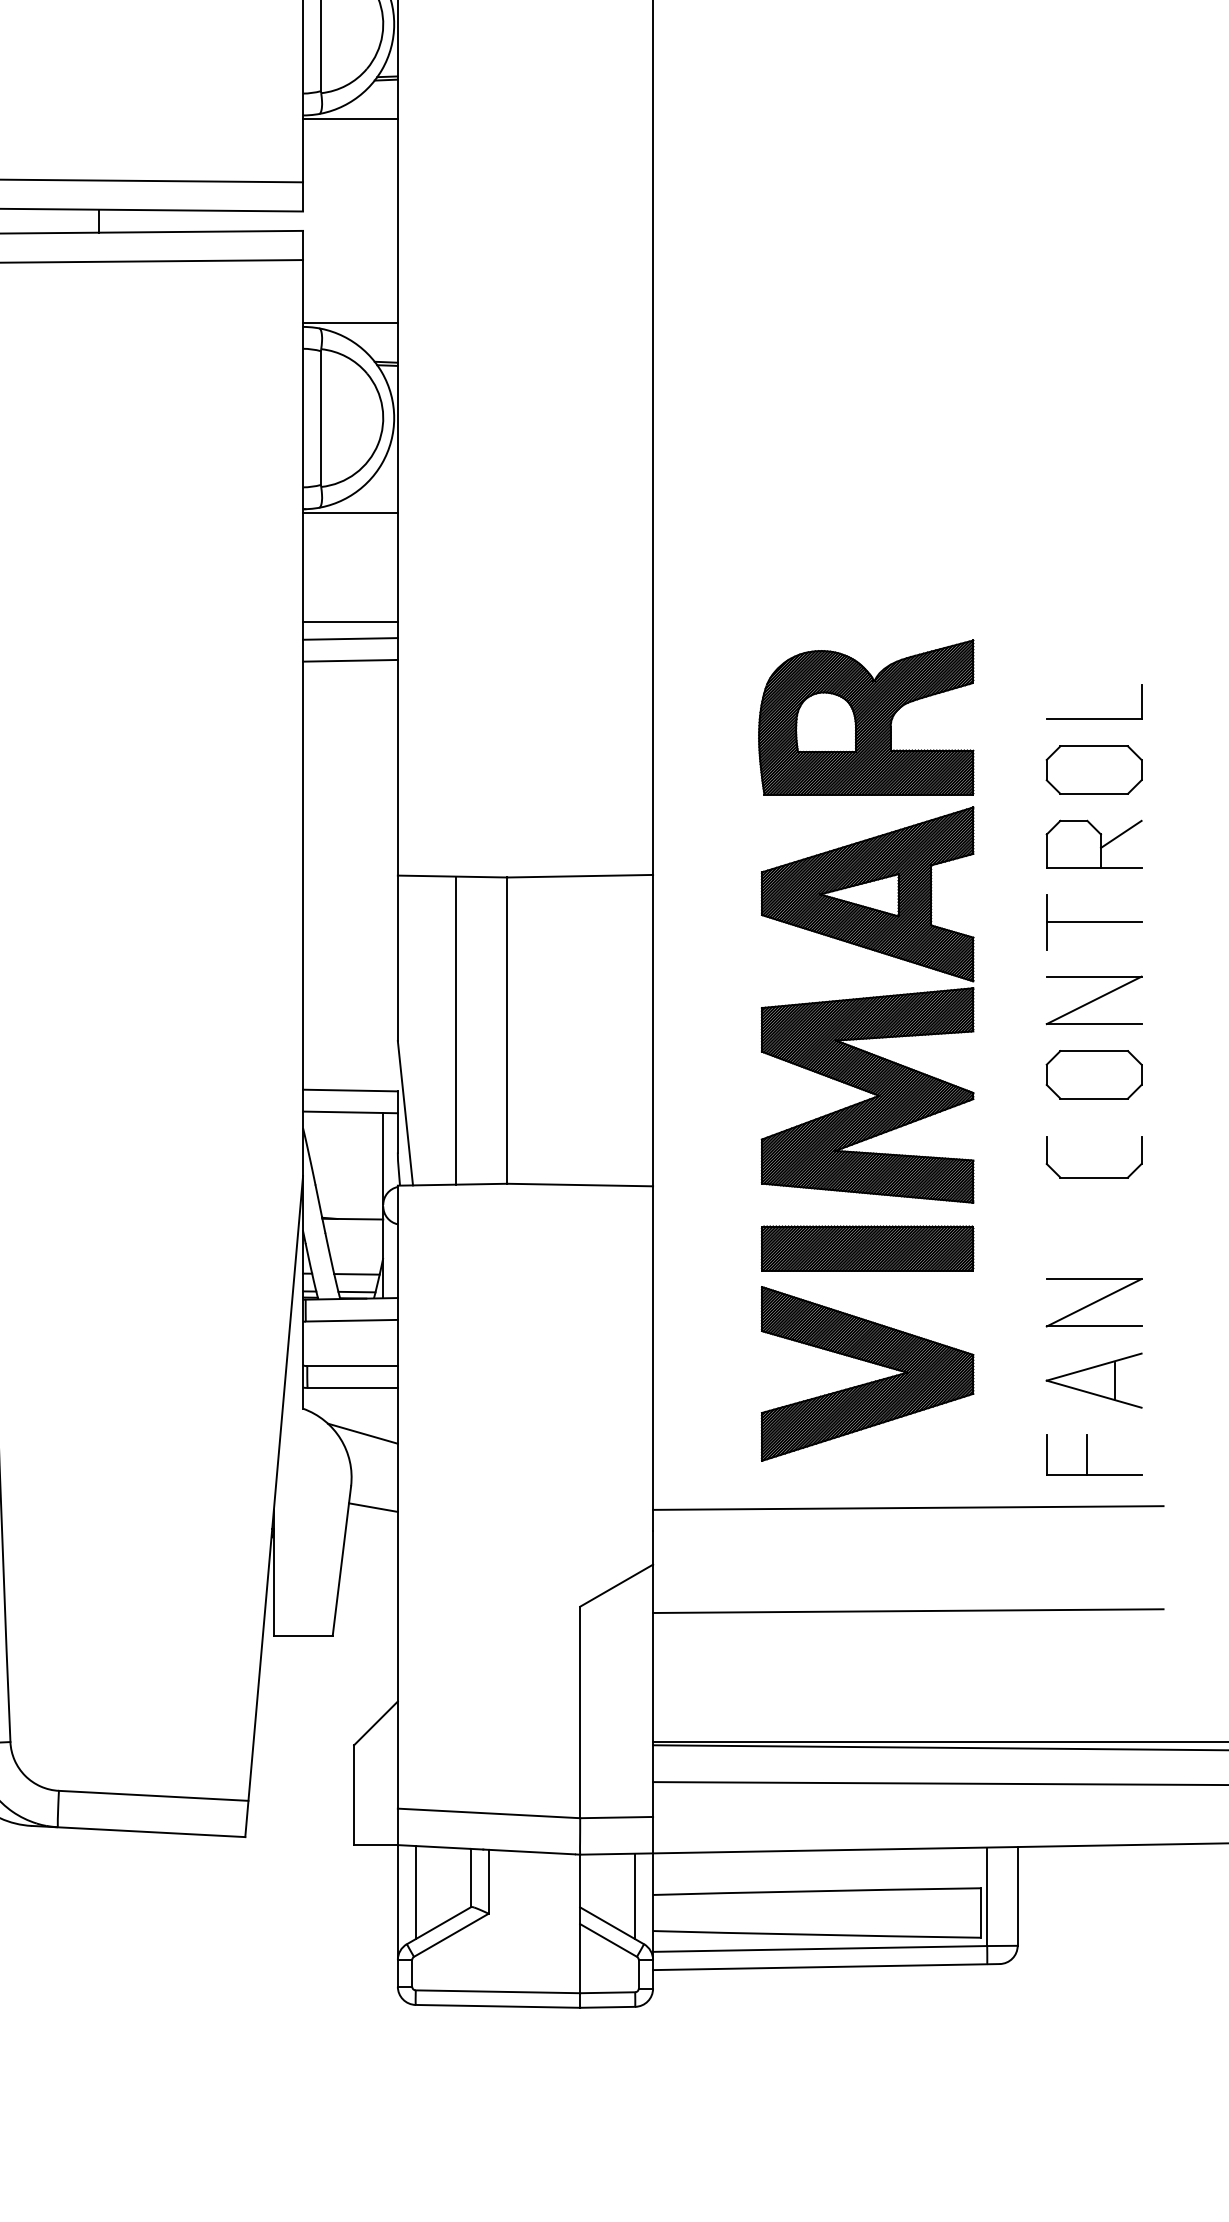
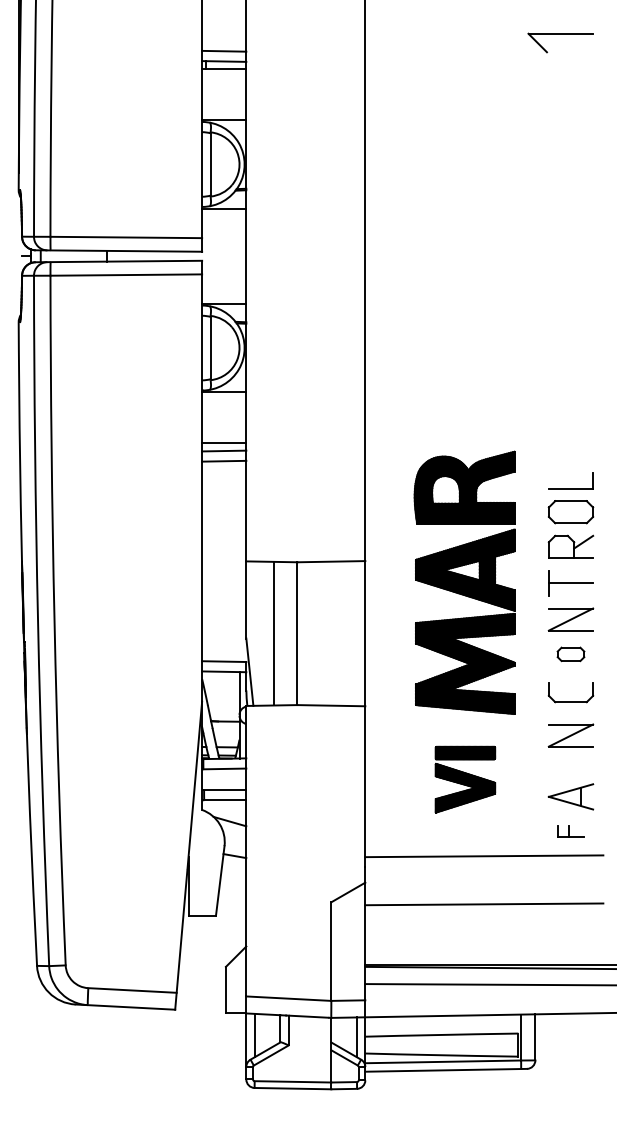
part: (1093, 1075) -> (570, 654), size x0.6
part: (1093, 1302) -> (570, 735), moved
part: (867, 1343) -> (465, 779), size x0.6
part: (1093, 1454) -> (570, 831), size x0.6

